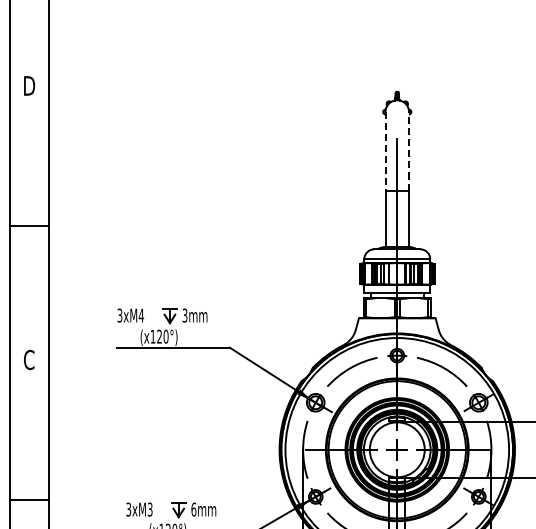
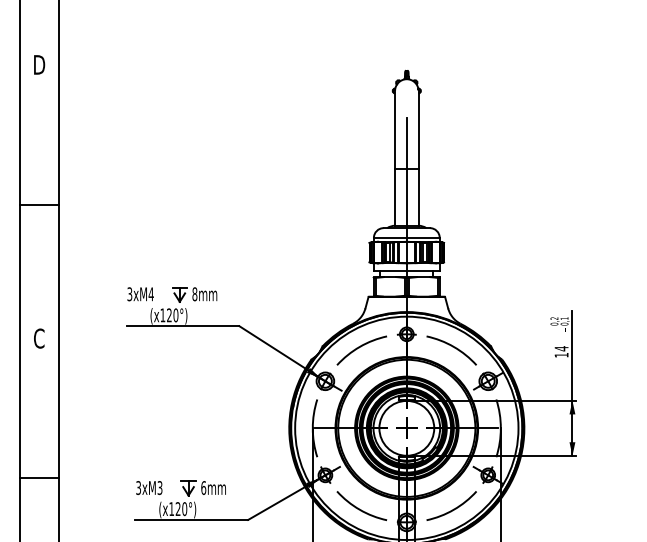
line: (408, 150) -> (418, 129), dashed -> solid
line: (385, 151) -> (395, 130), dashed -> solid
text: (184, 315) -> (194, 294), 3mm -> 8mm

